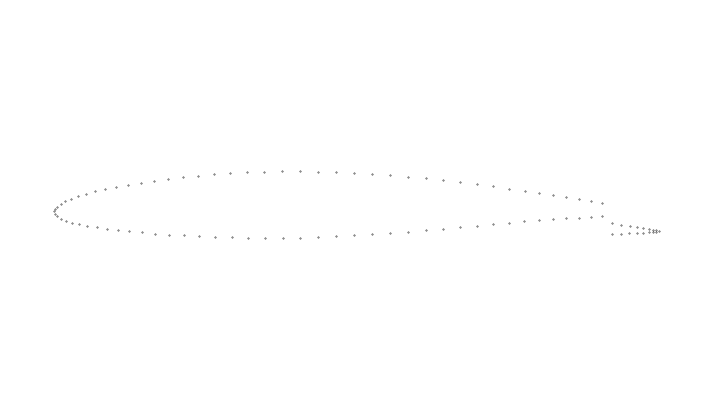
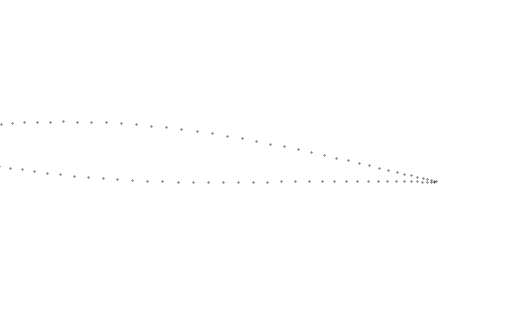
part: (635, 228) -> (416, 177), moved

